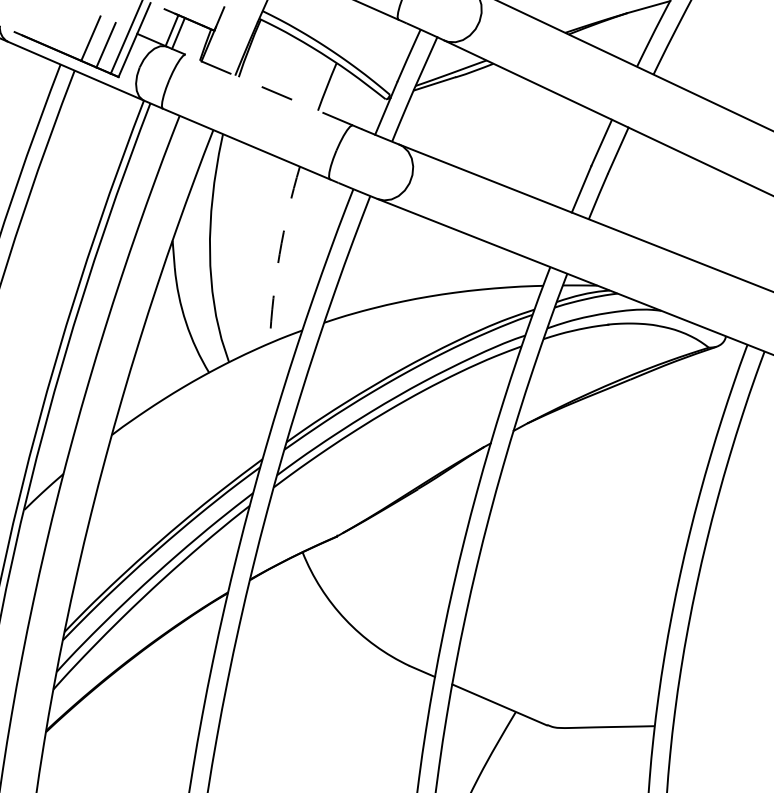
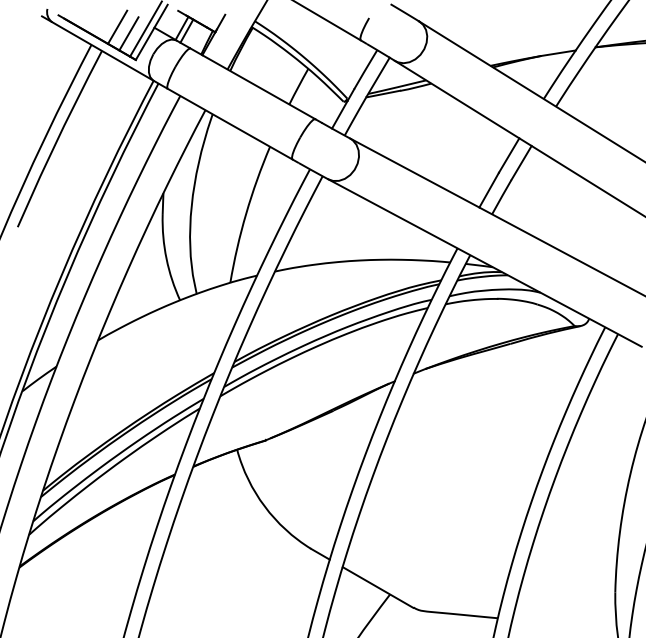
line: (268, 89) -> (252, 83), dashed -> solid
arc: (279, 253) -> (246, 213), dashed -> solid

